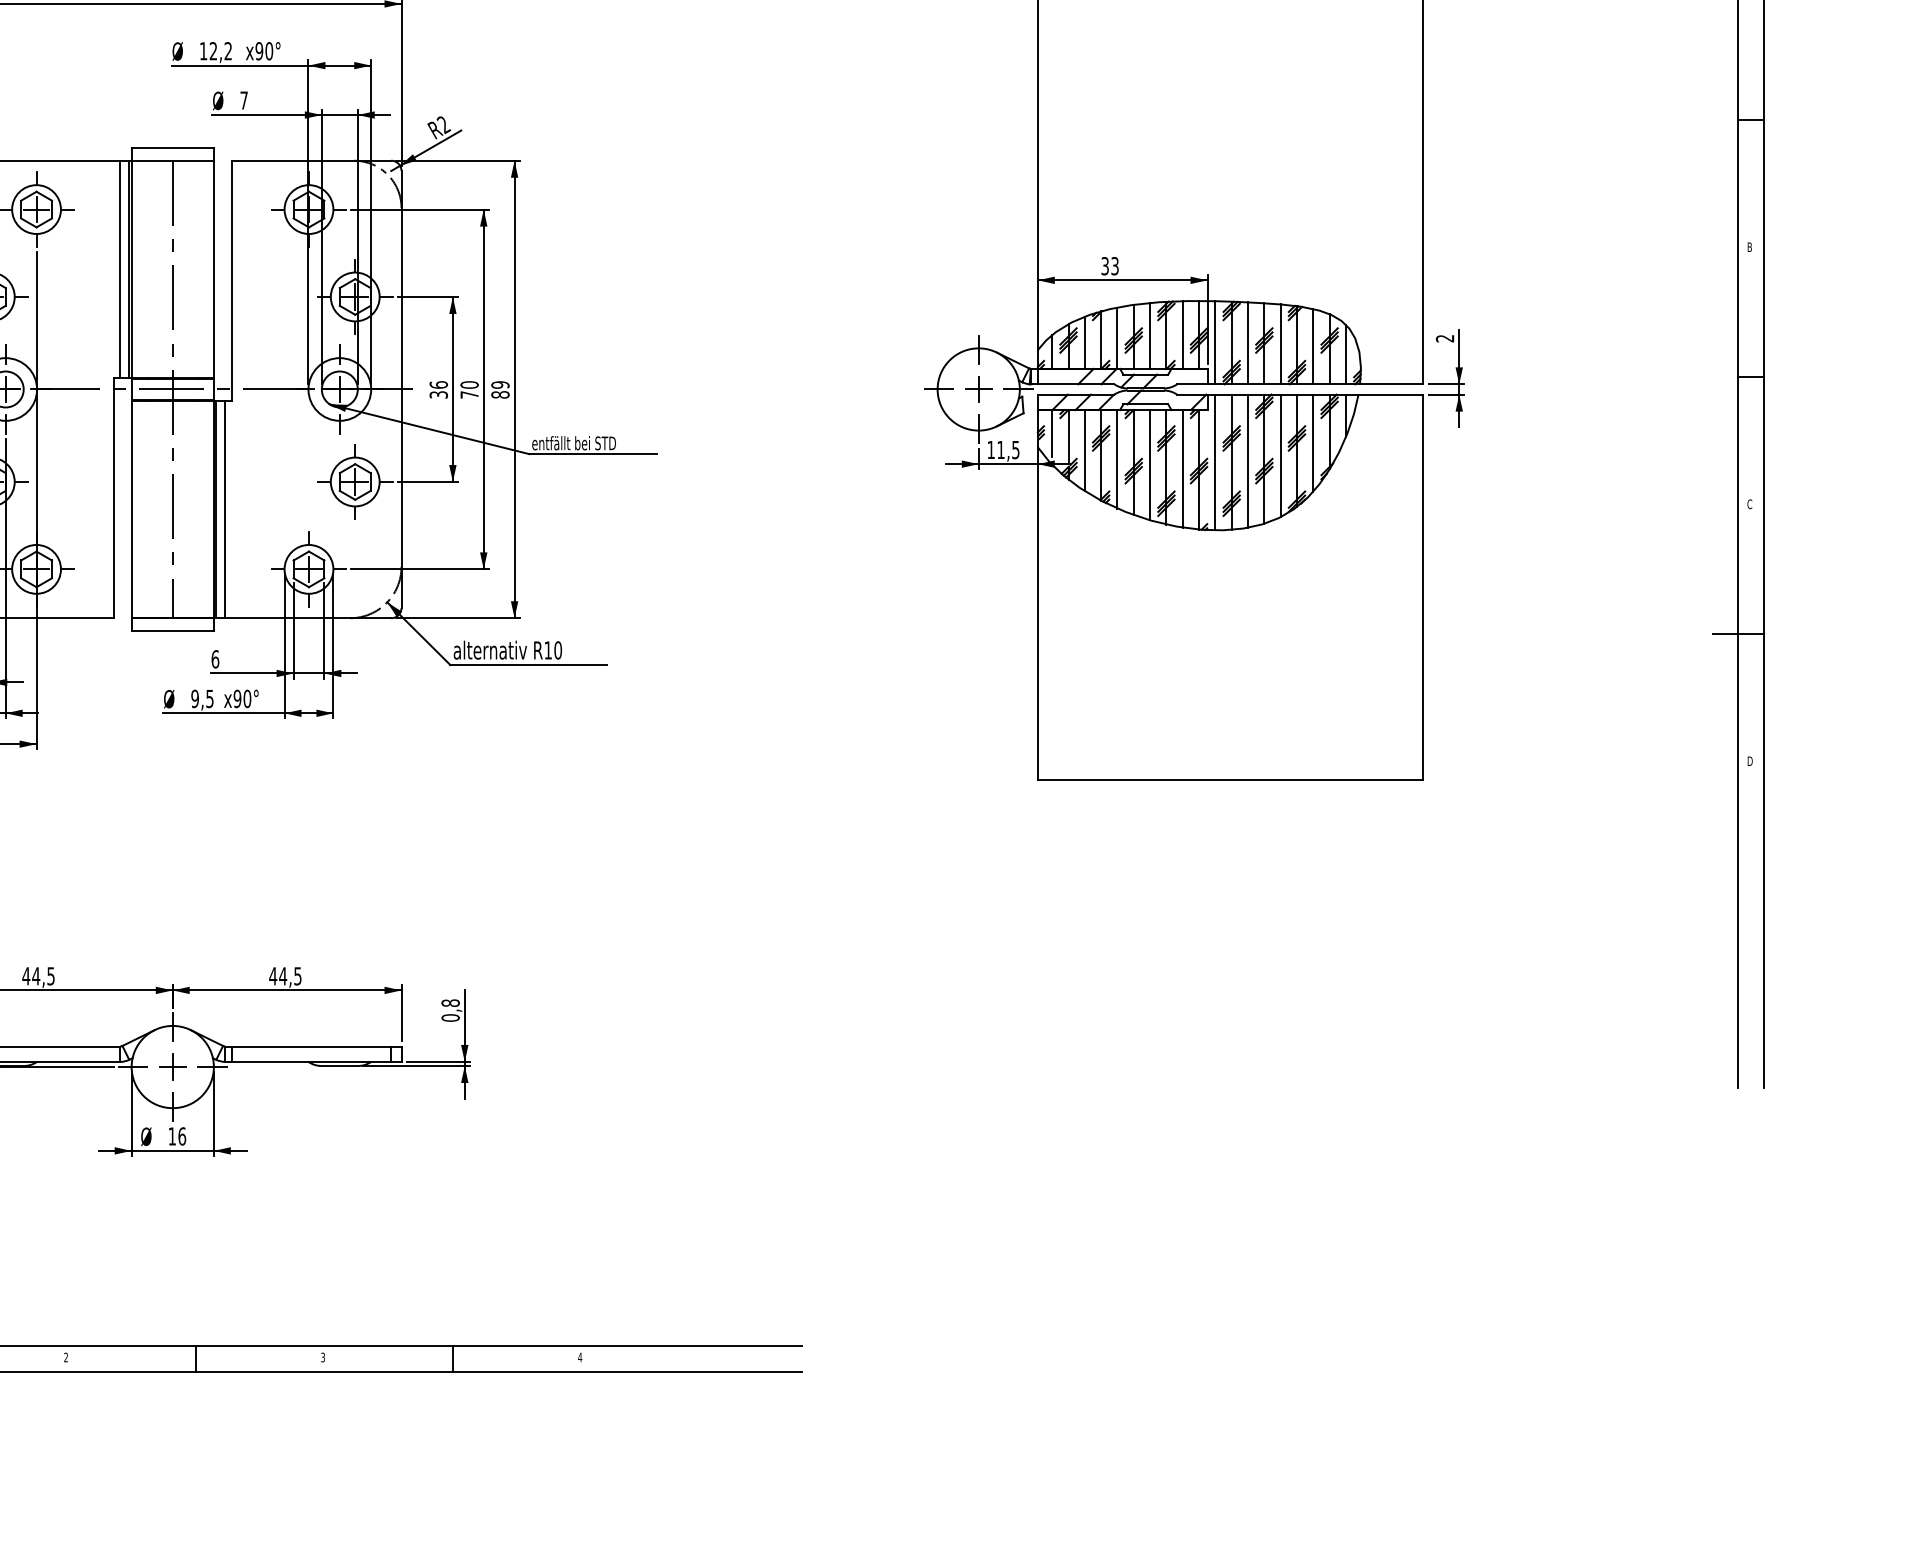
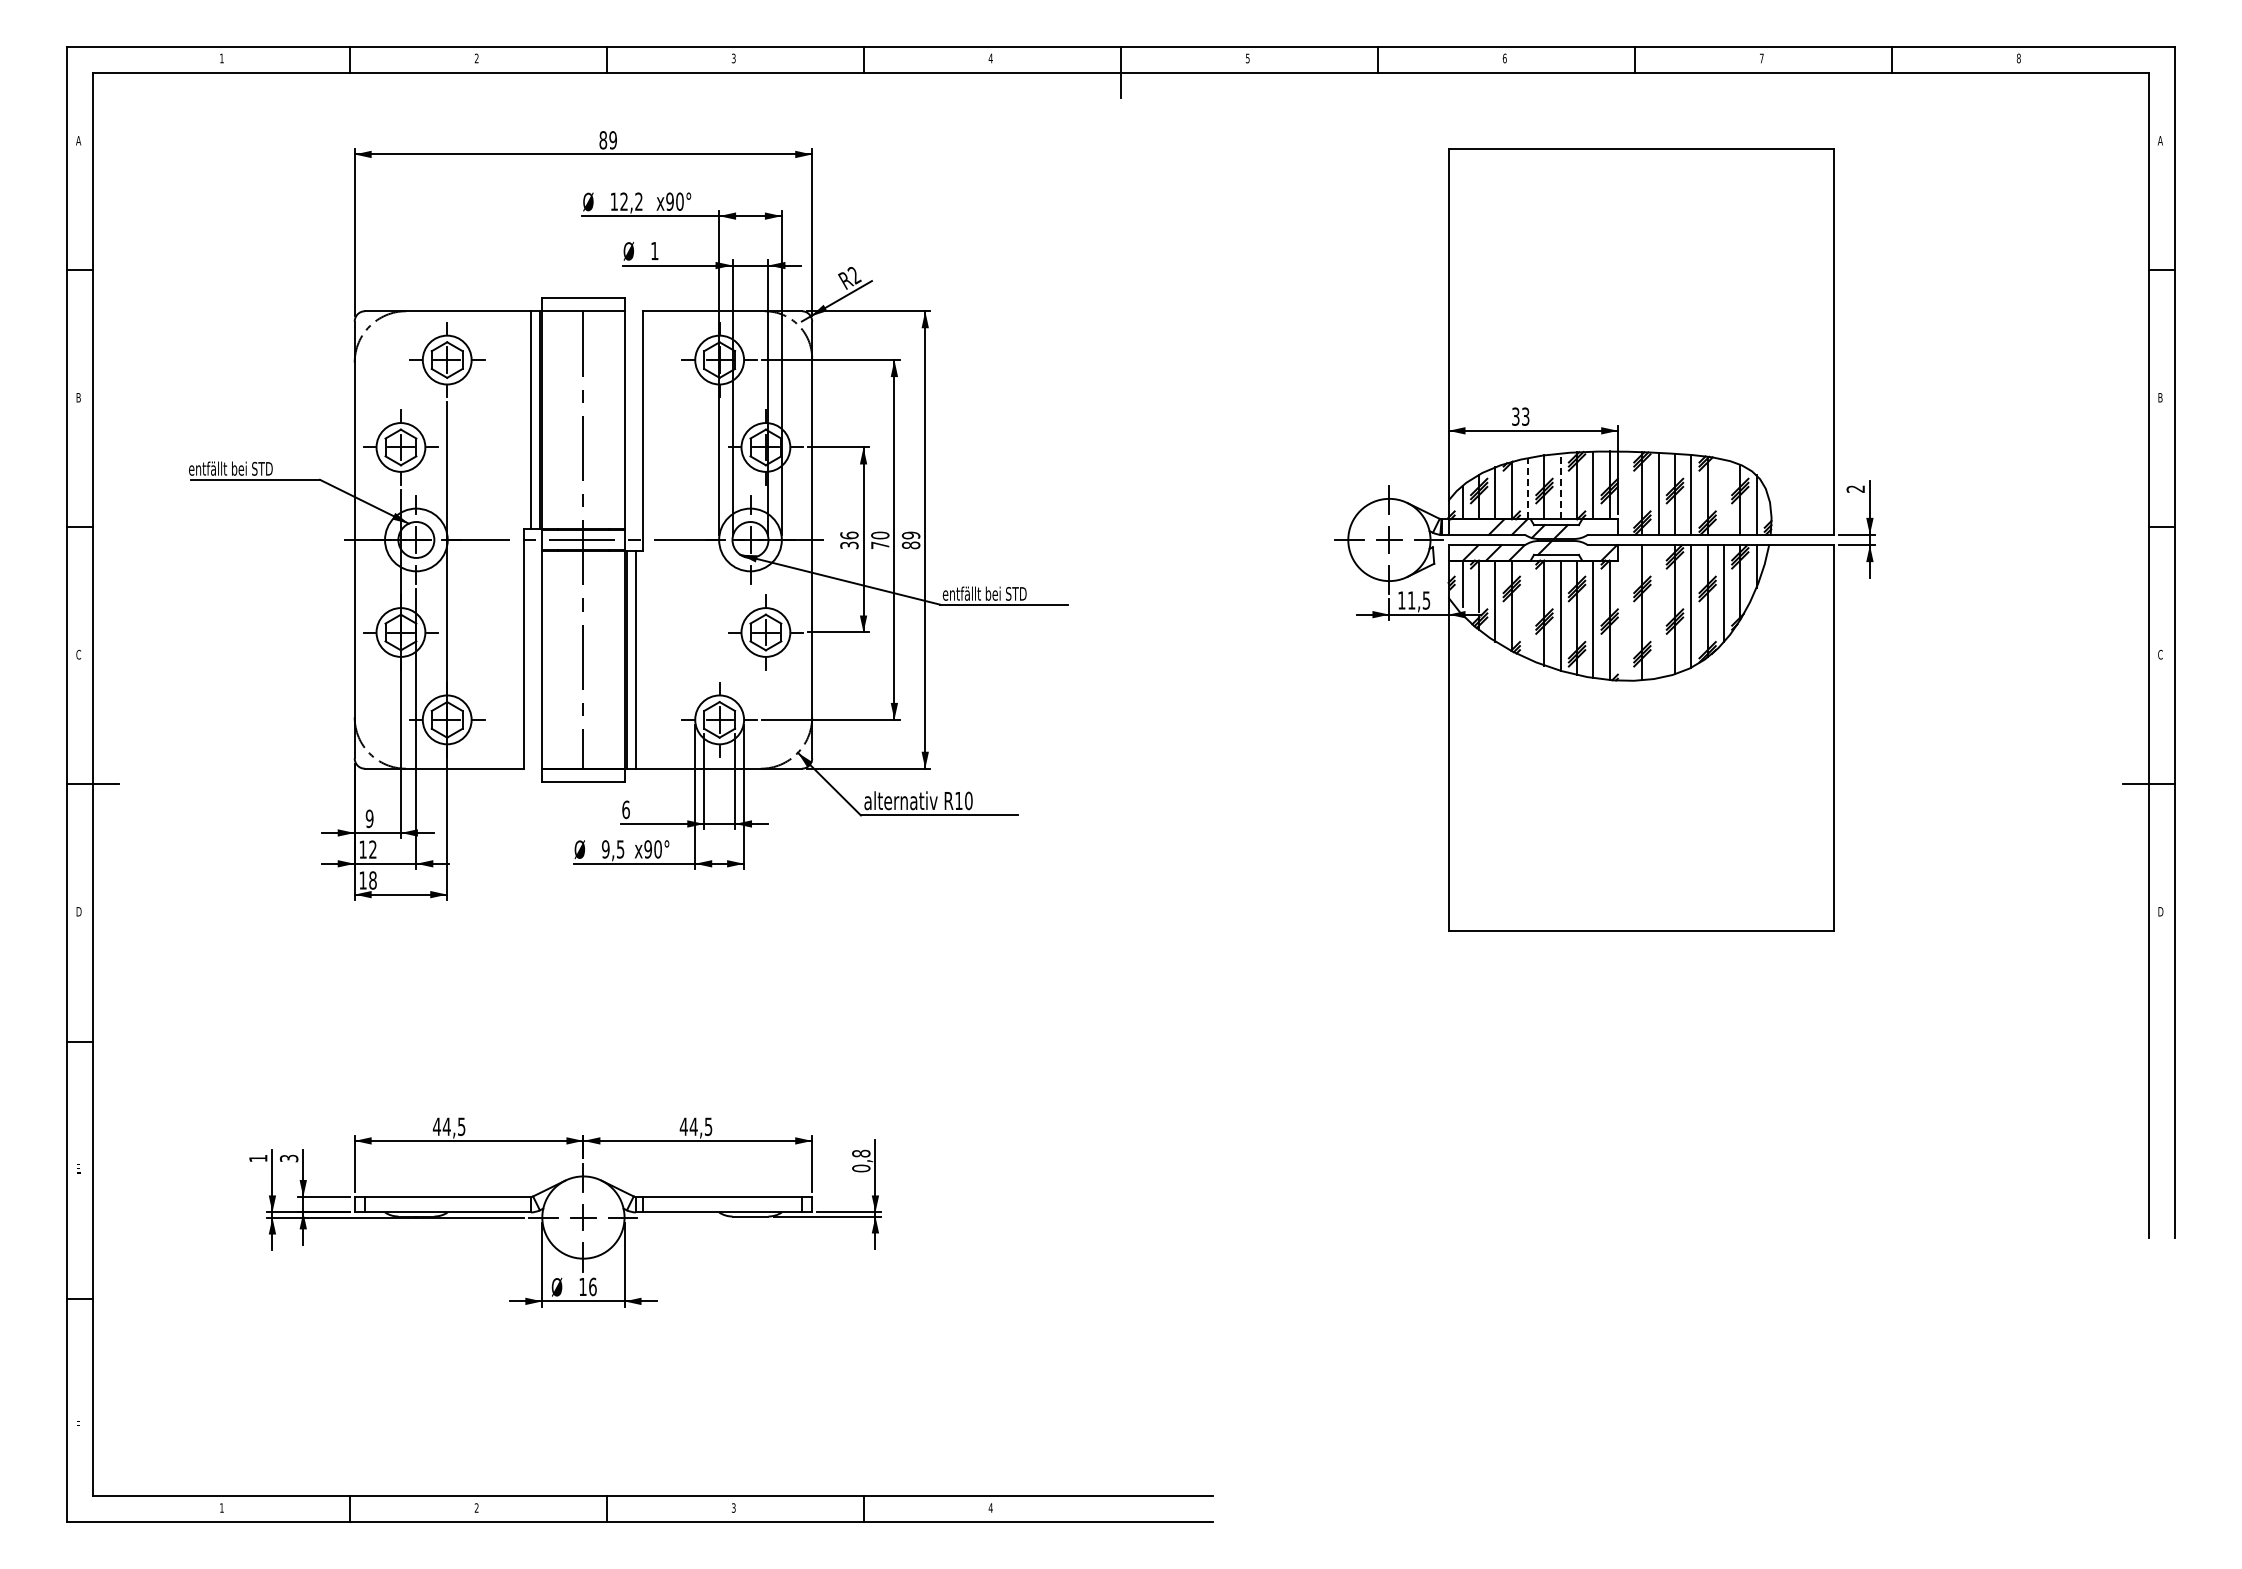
text: (243, 101) -> (654, 251), 7 -> 1
line: (1149, 336) -> (1560, 486), solid -> dashed
line: (1117, 338) -> (1528, 488), solid -> dashed
line: (1215, 342) -> (1626, 492), removed
line: (1312, 346) -> (1723, 496), removed
line: (1117, 459) -> (1528, 609), removed
line: (1247, 461) -> (1658, 611), removed
line: (1215, 462) -> (1626, 612), removed

